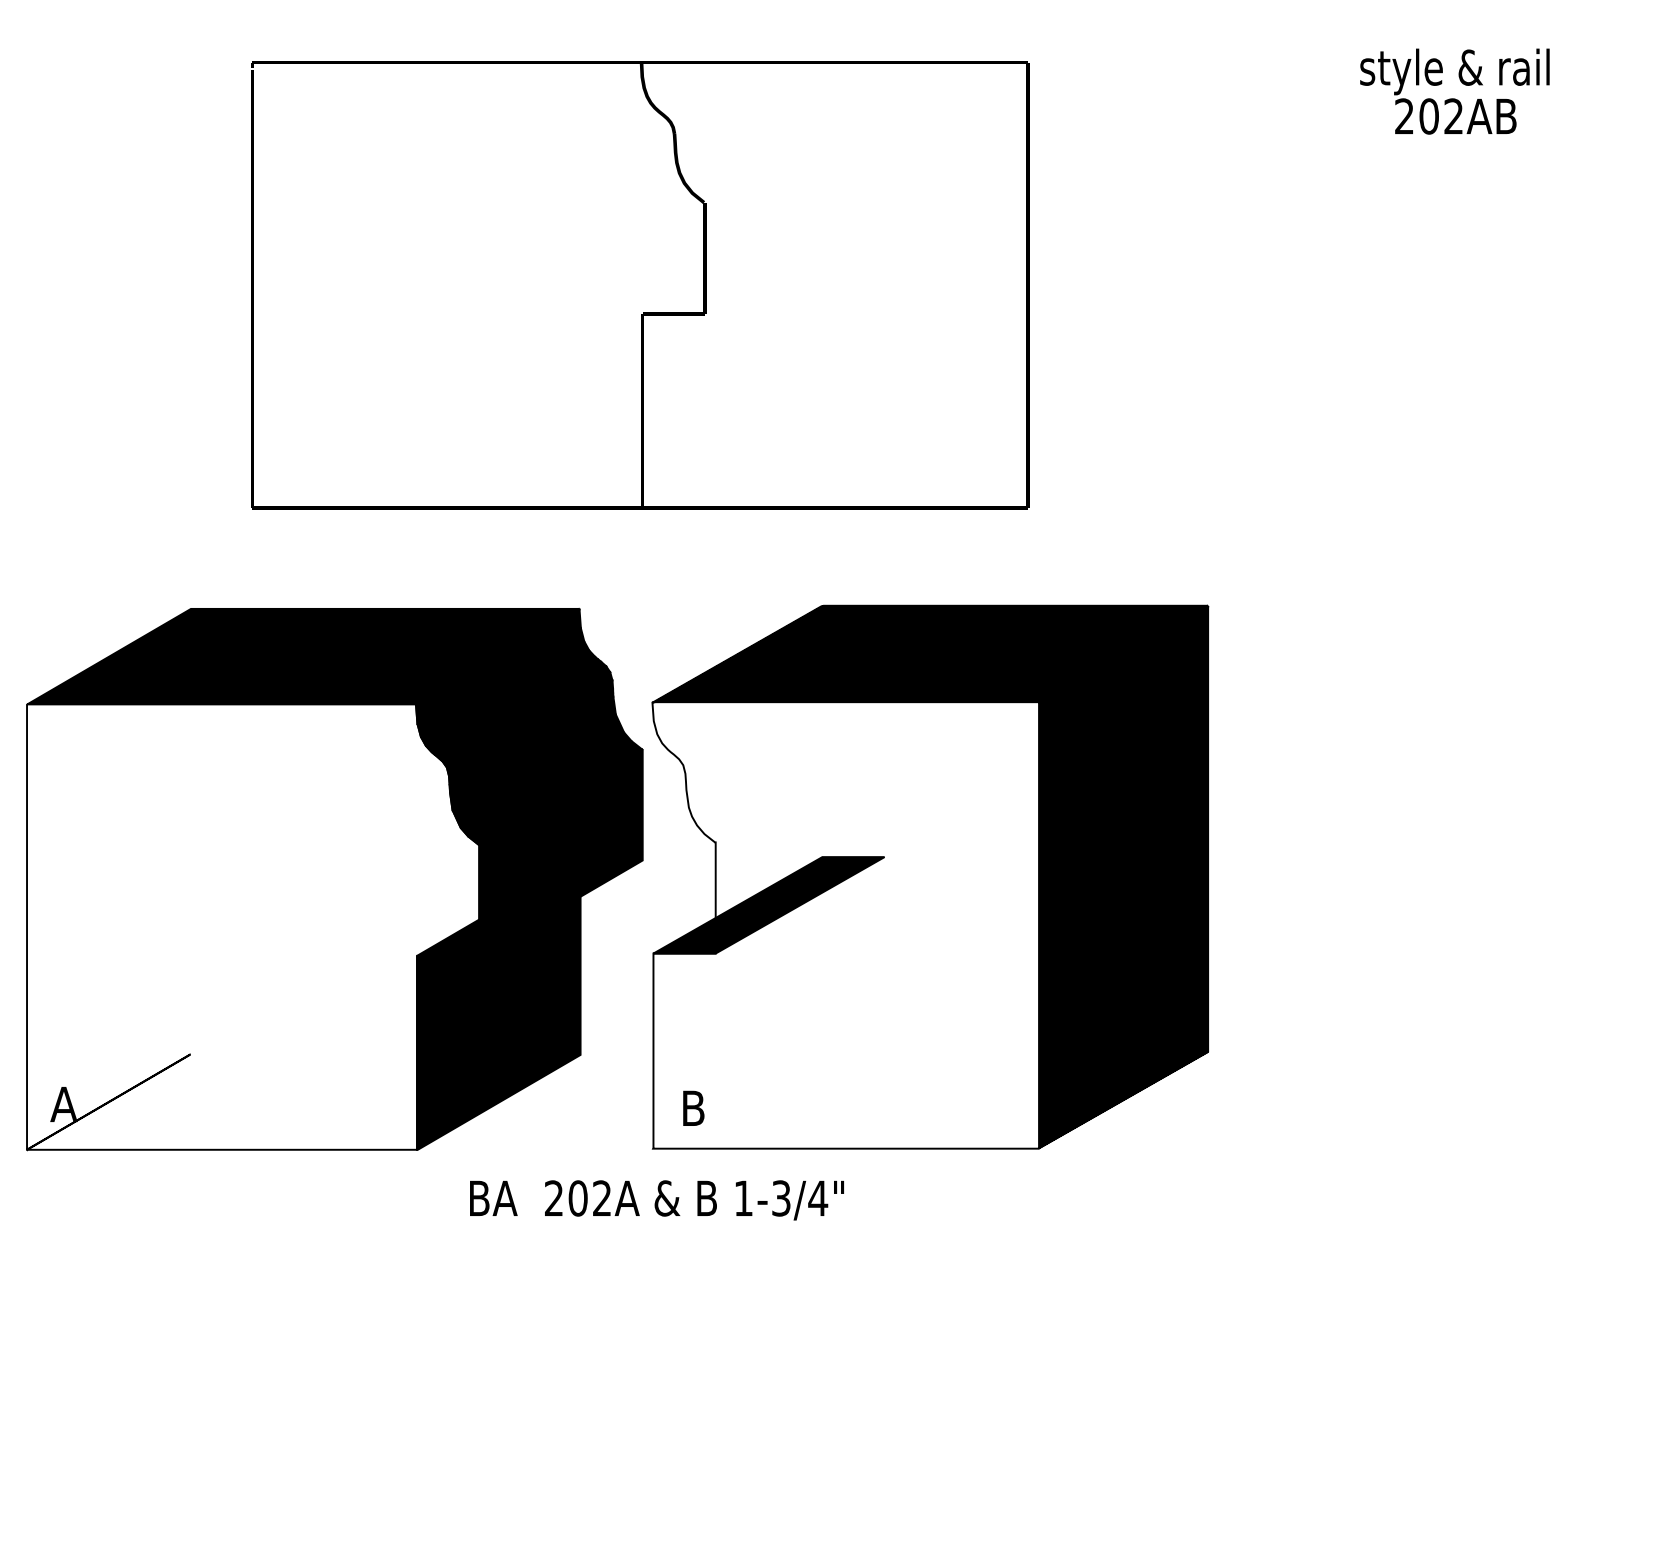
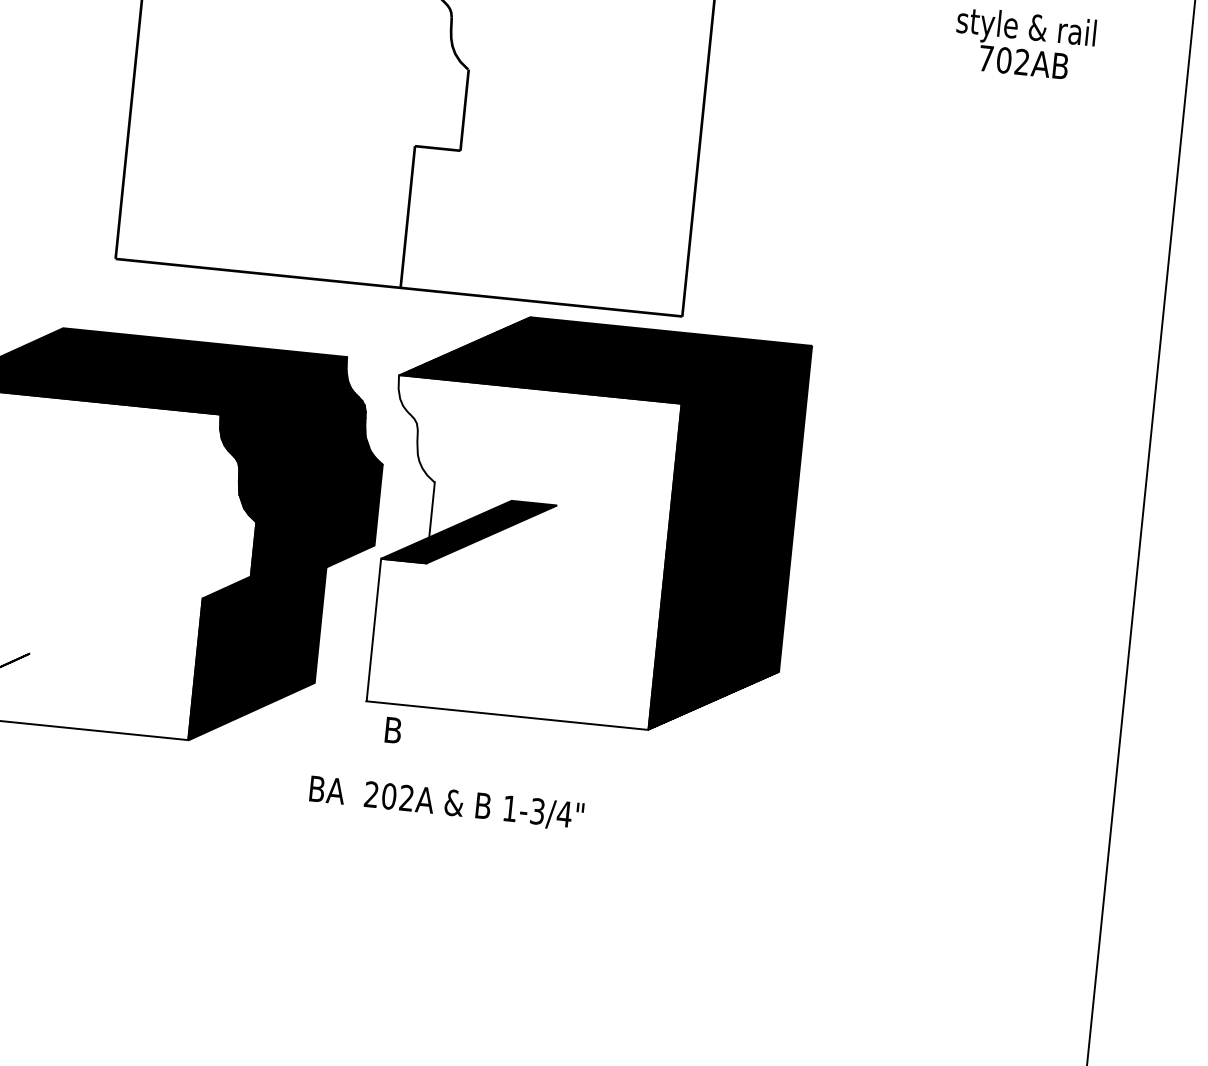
text: (1404, 115) -> (986, 57), 202AB -> 702AB
part: (930, 876) -> (589, 523), moved
text: (656, 1200) -> (446, 803), moved

